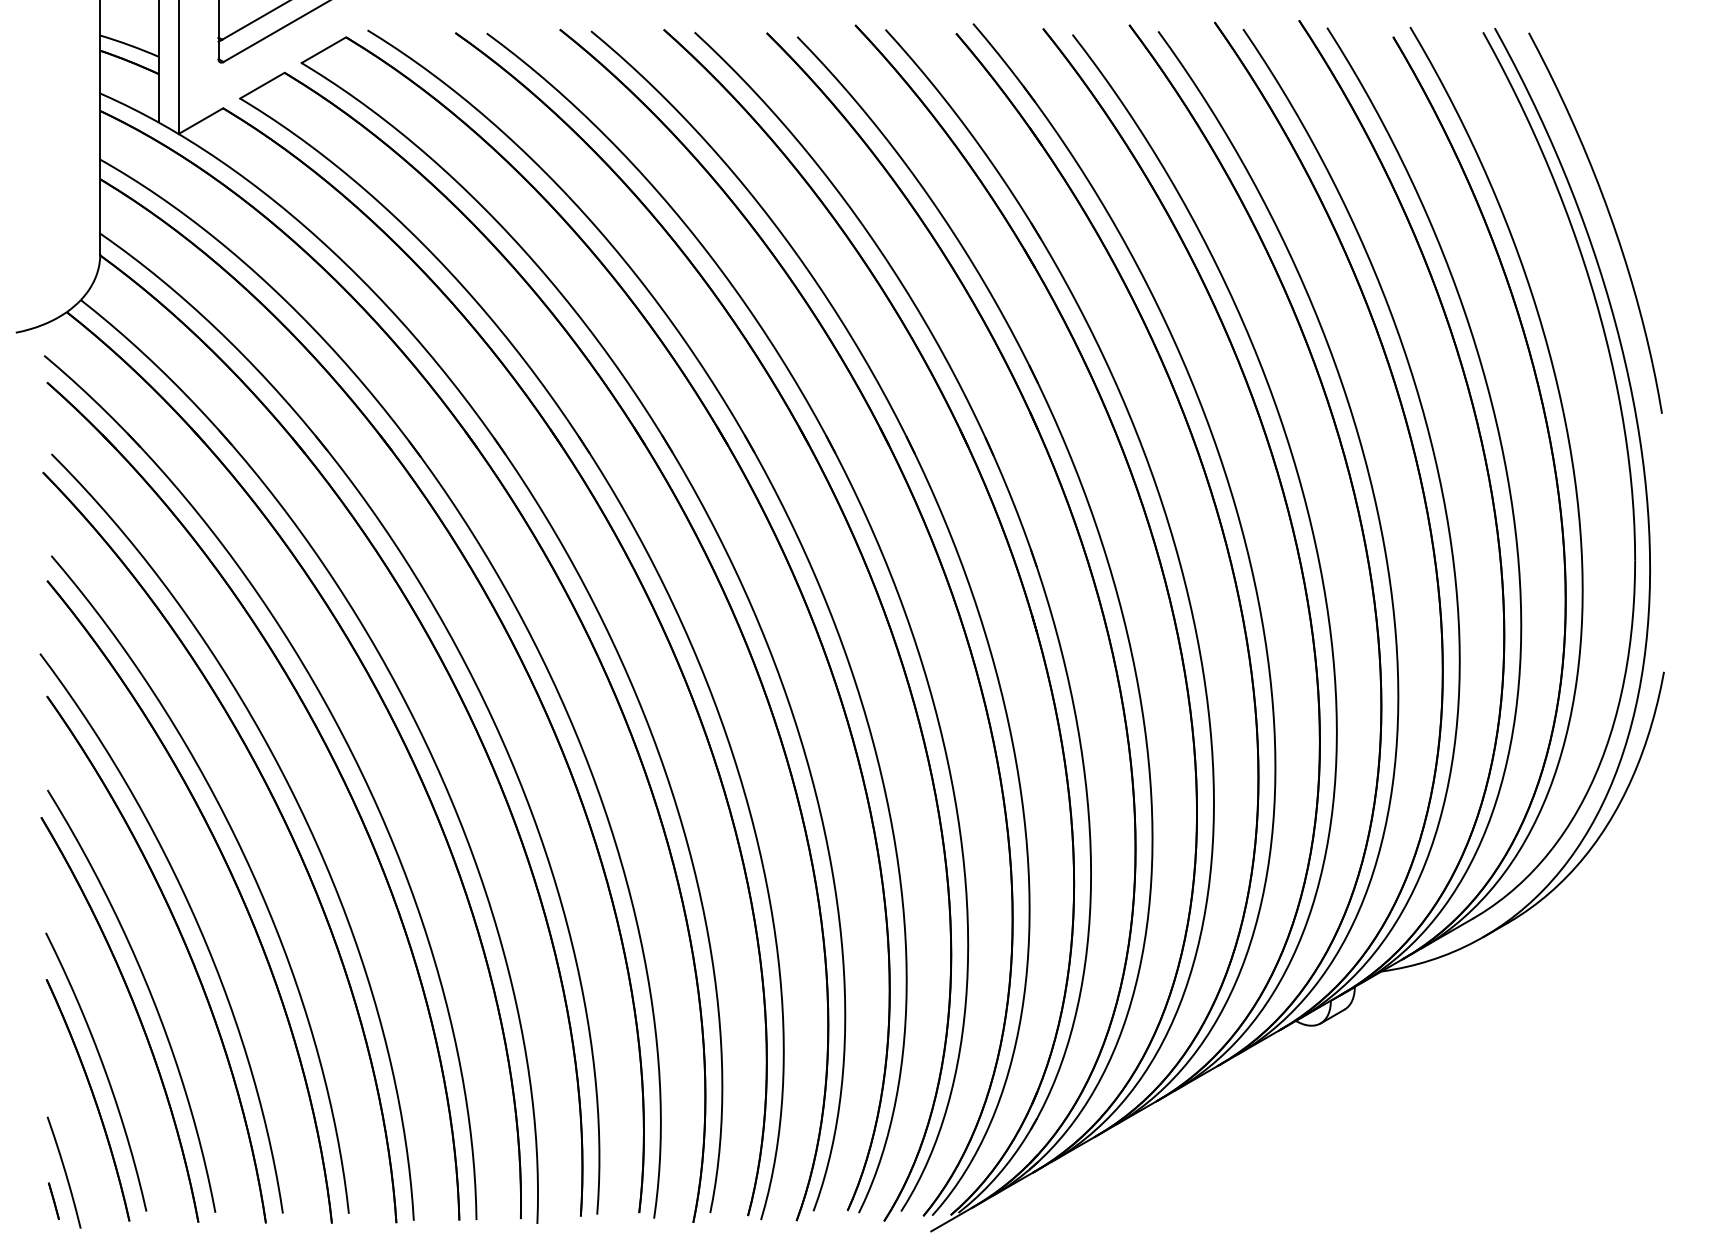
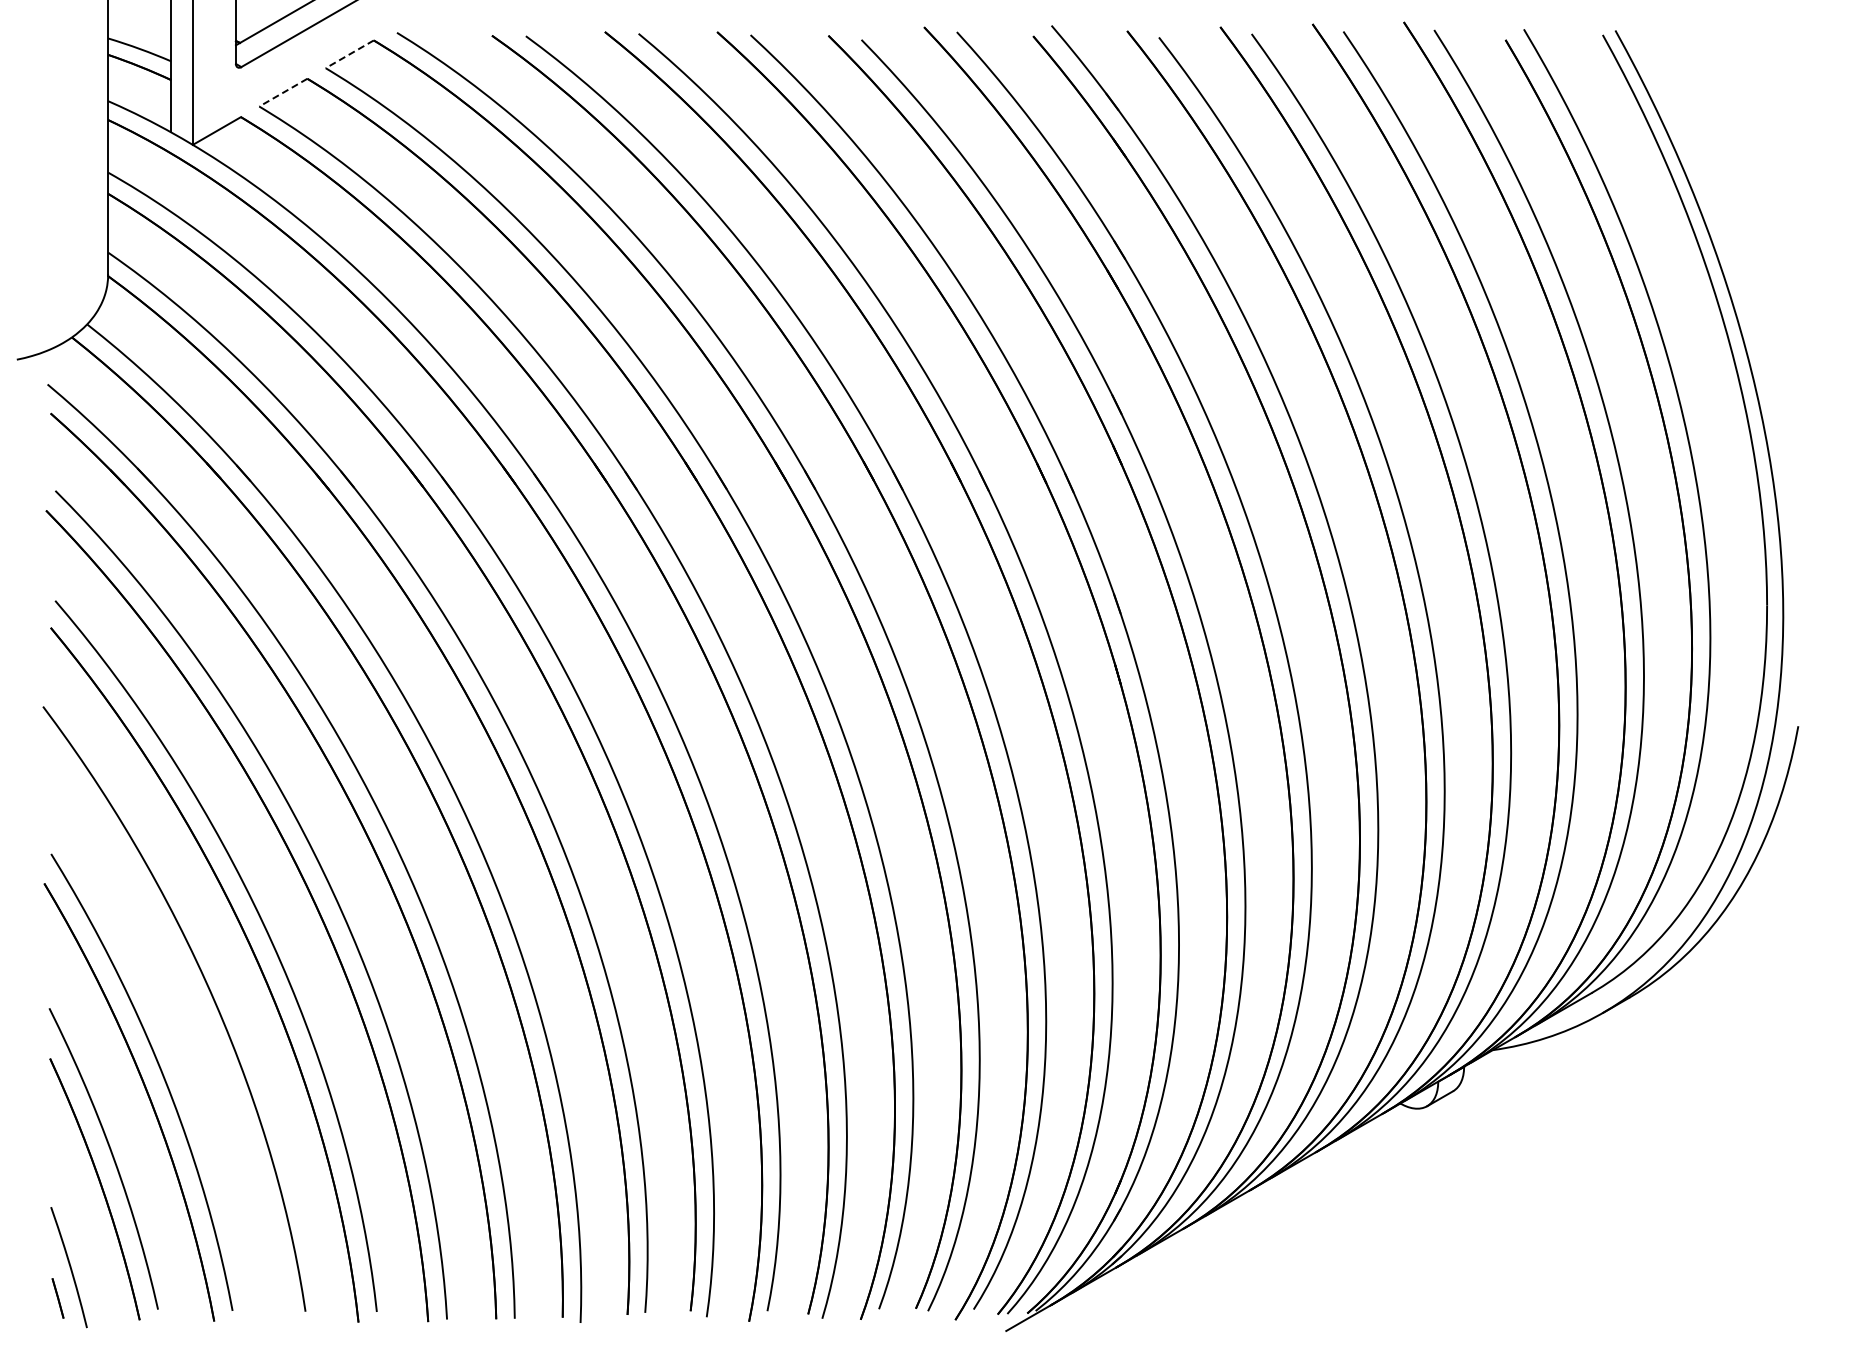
line: (323, 50) -> (349, 54), solid -> dashed
line: (262, 85) -> (283, 92), solid -> dashed
curve: (1609, 216) -> (1739, 234), removed
part: (186, 950) -> (201, 1027), removed

